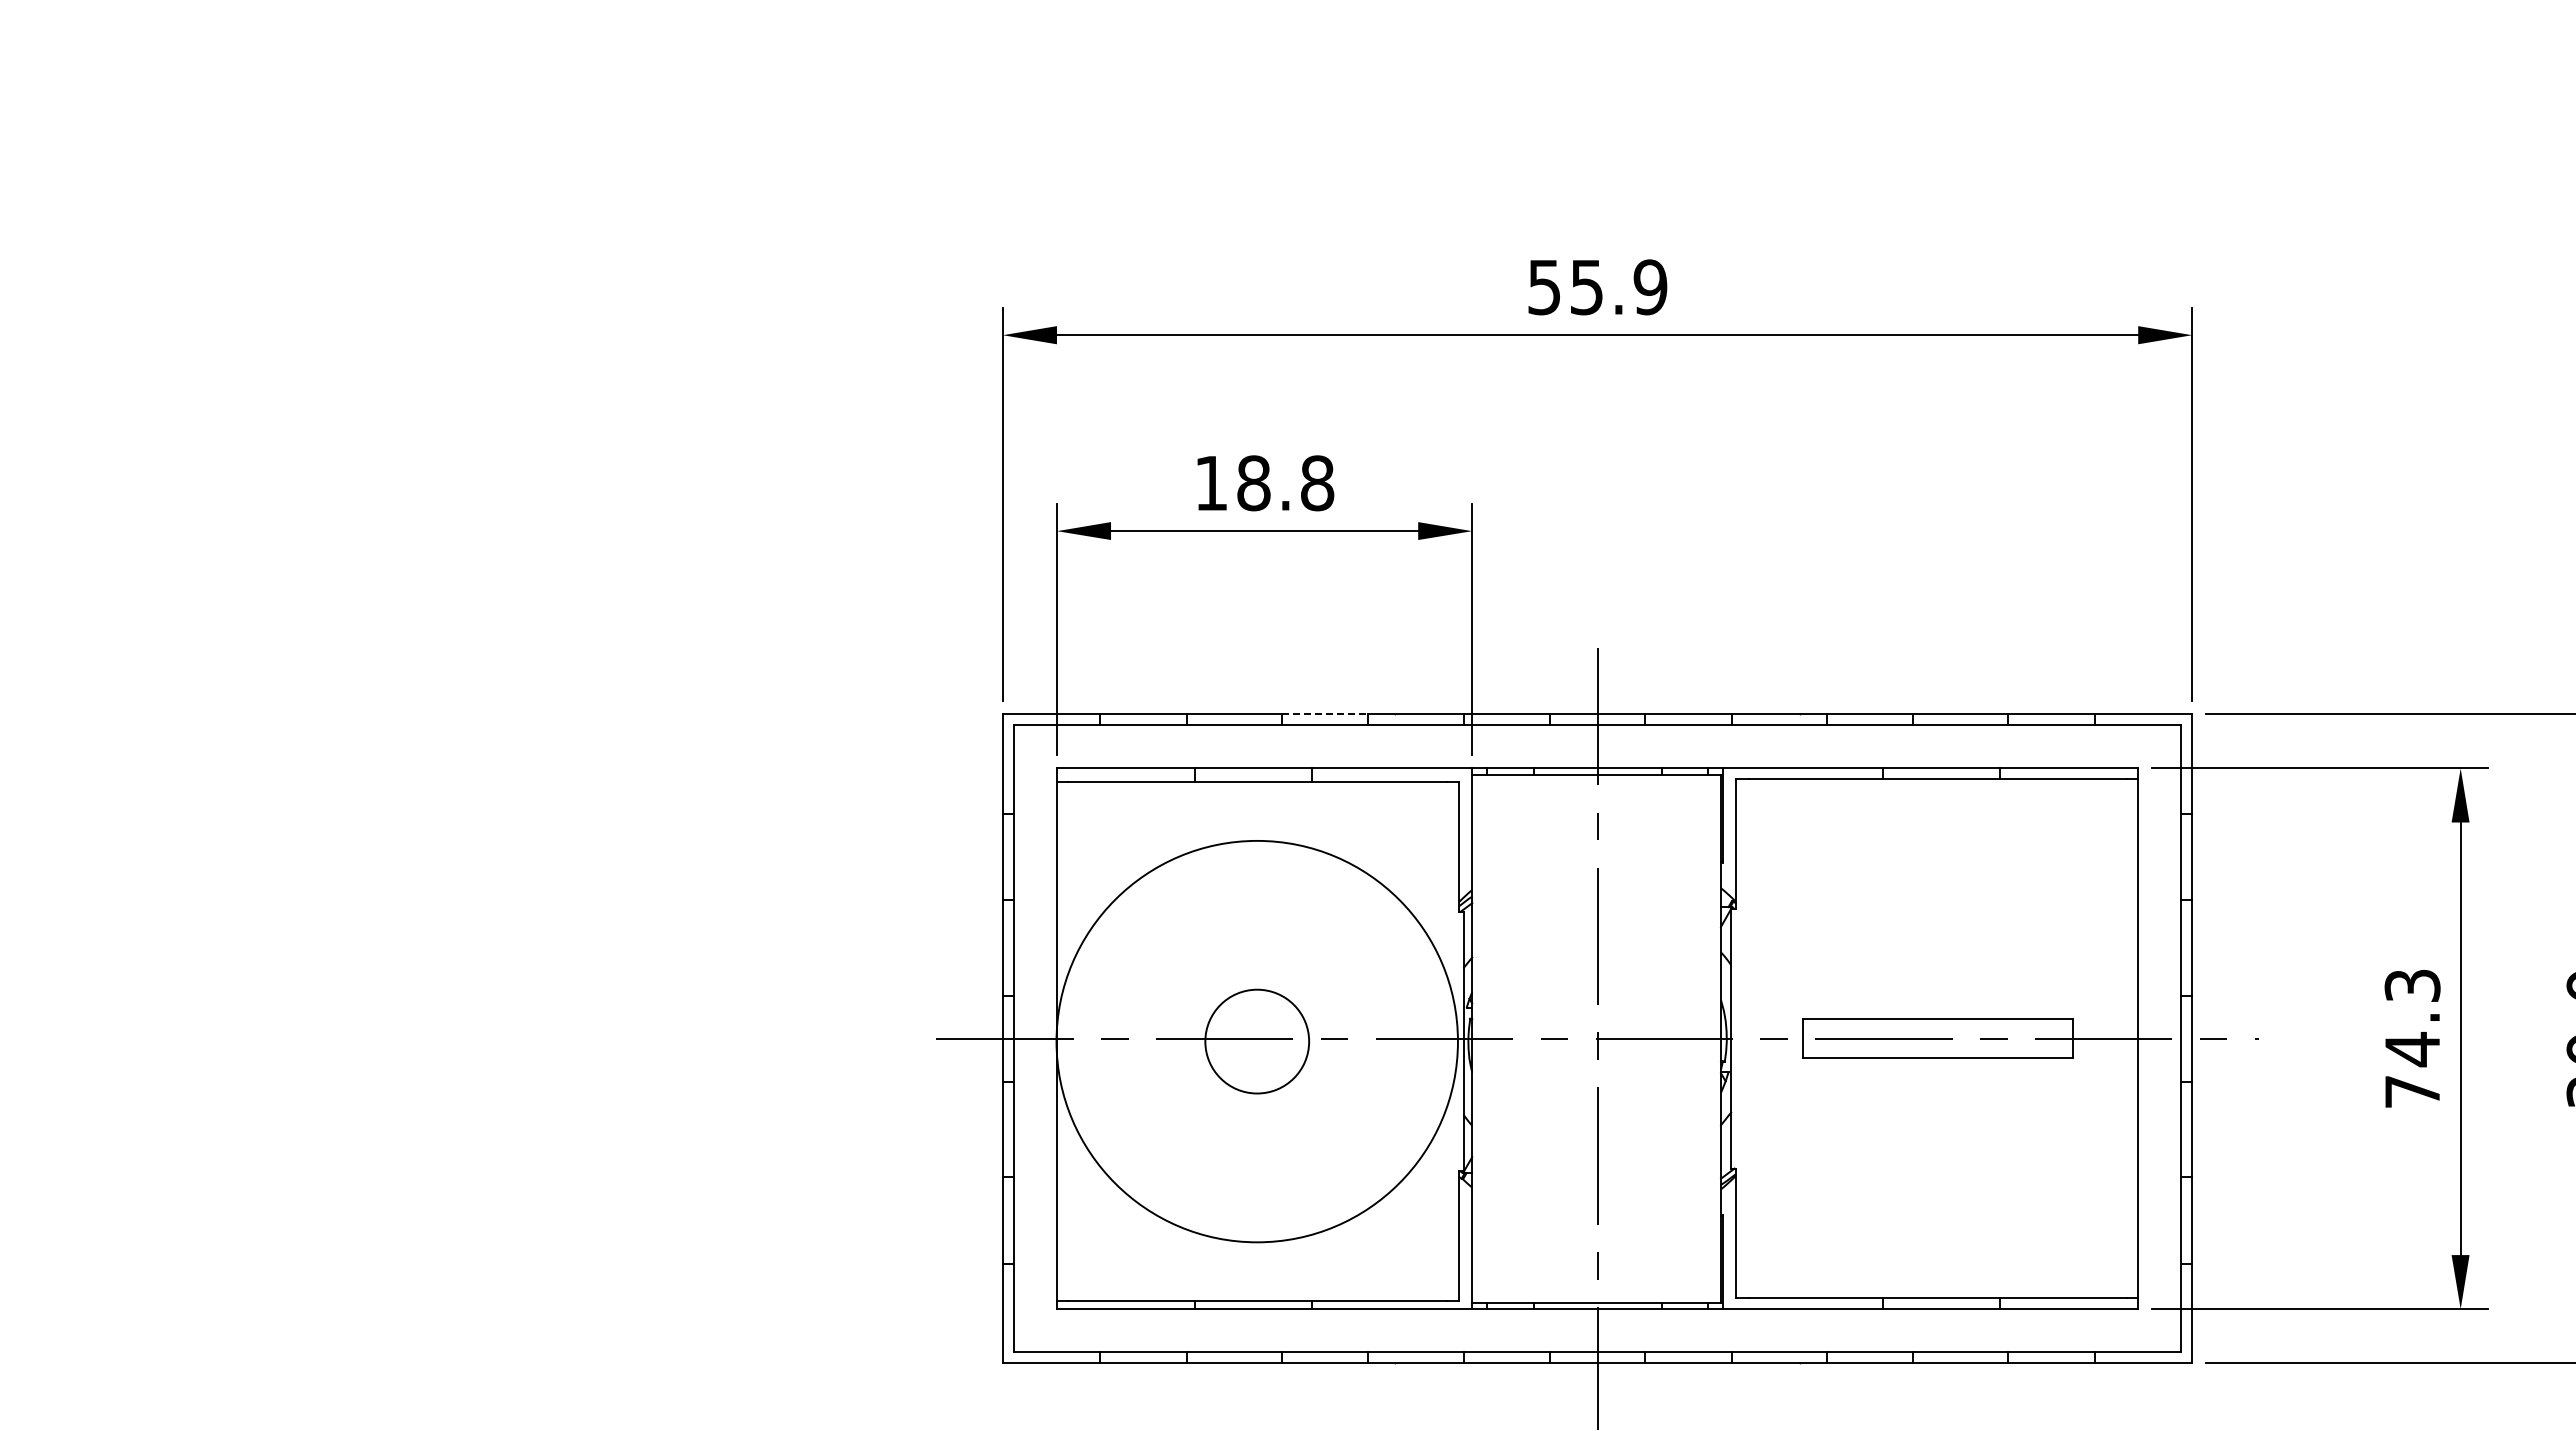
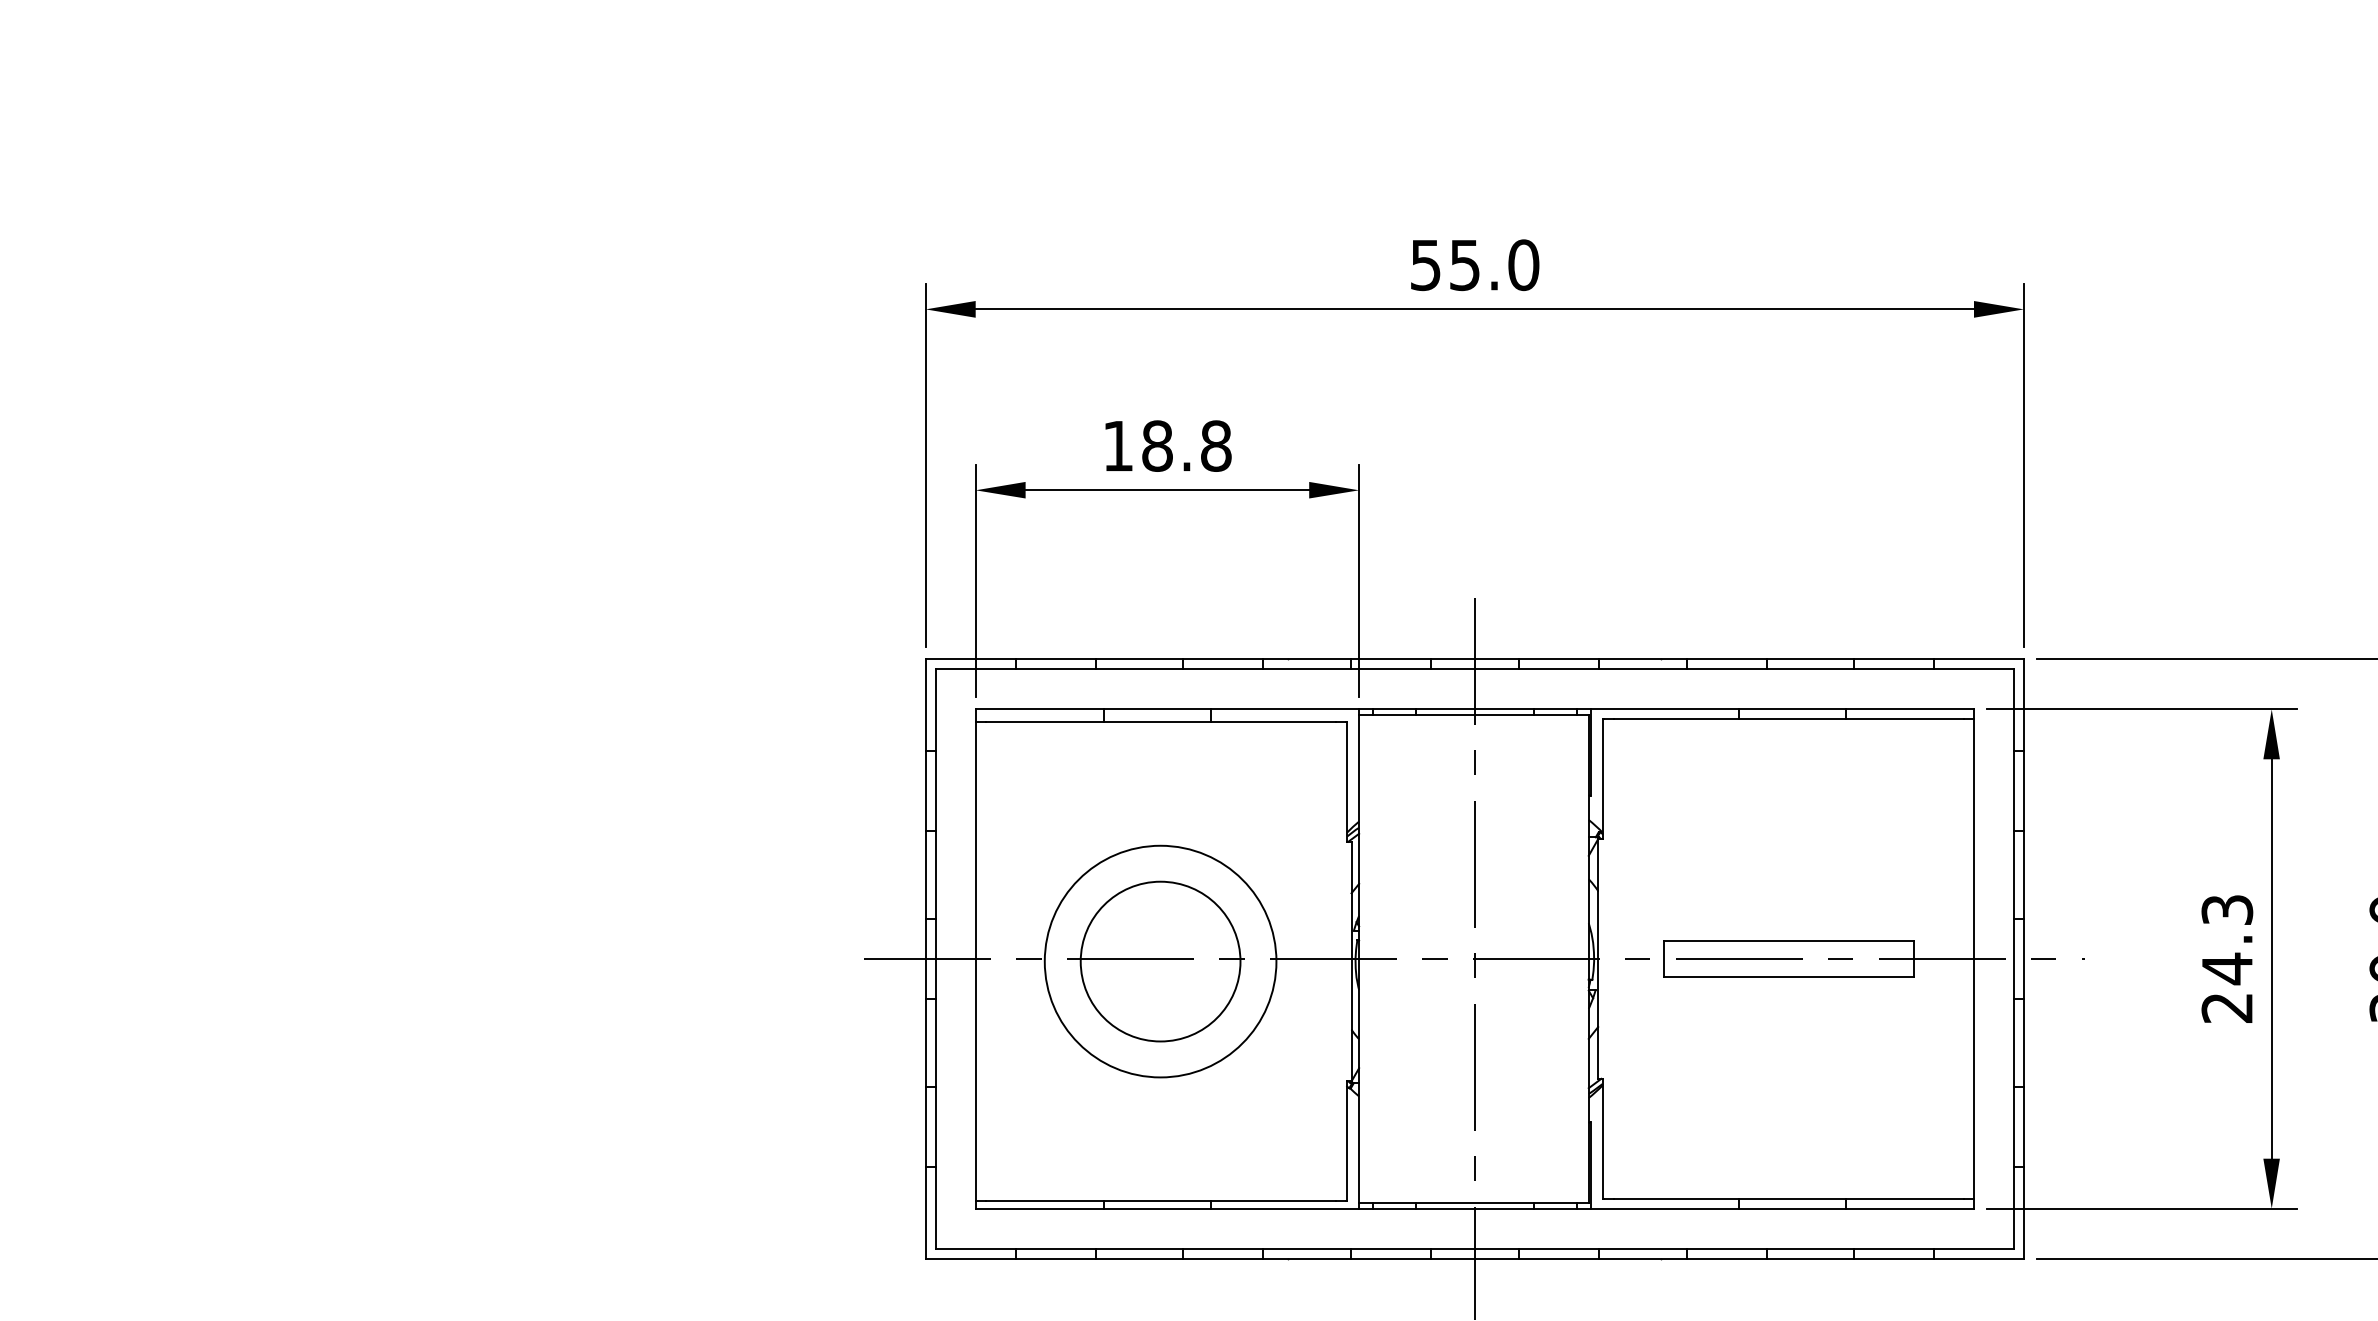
text: (1650, 287) -> (1523, 265), 55.9 -> 55.0
line: (1325, 714) -> (1223, 659), dashed -> solid
circle: (1256, 1041) -> (1159, 961), size x0.62
circle: (1256, 1041) -> (1159, 961), size x1.67
text: (2411, 1092) -> (2226, 1008), 74.3 -> 24.3

